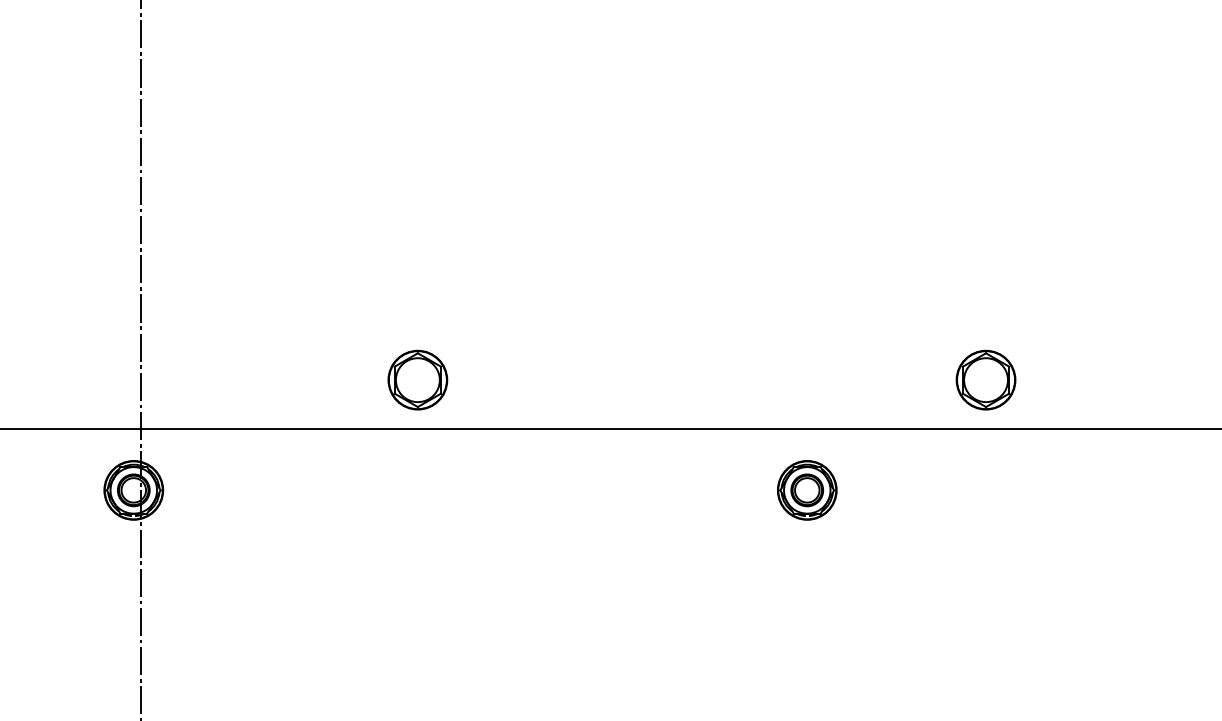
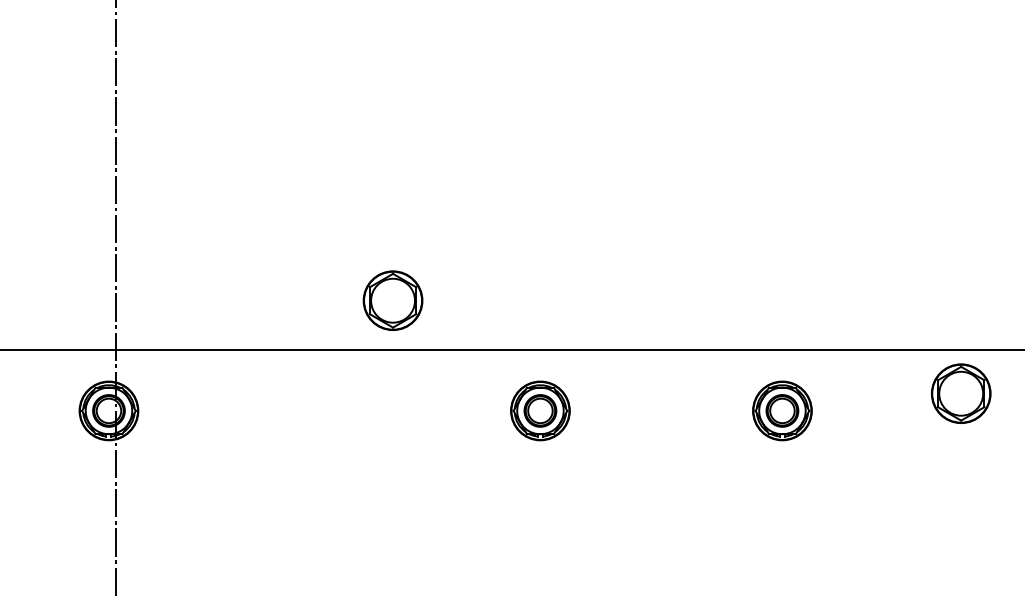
part: (985, 379) -> (960, 393), moved
part: (565, 490) -> (540, 411), added

